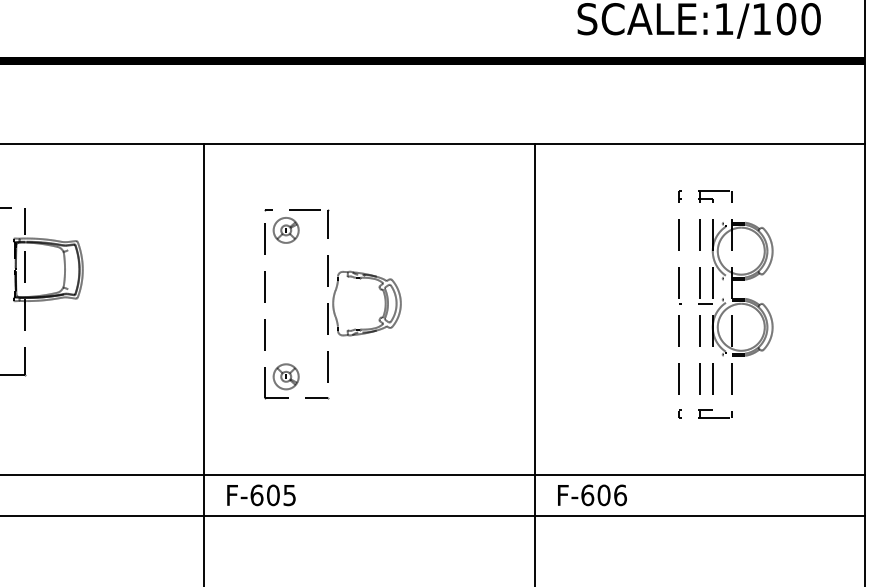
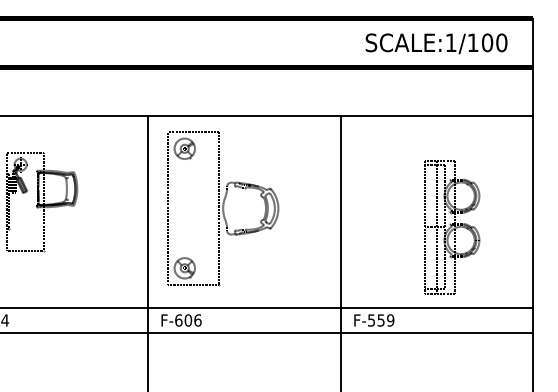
part: (333, 303) -> (223, 208), size x1.4
part: (726, 305) -> (452, 227), moved
text: (289, 495) -> (197, 320), F-605 -> F-606
text: (604, 495) -> (381, 320), F-606 -> F-559

